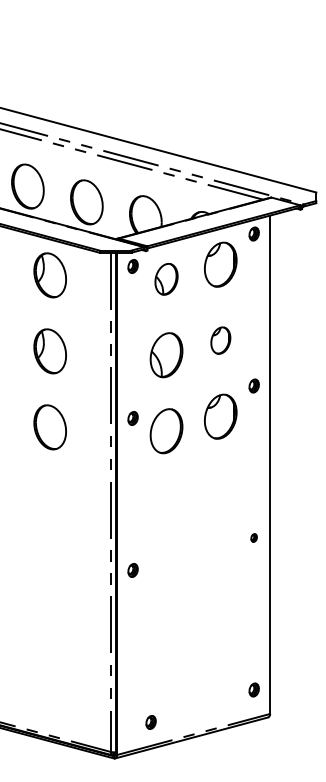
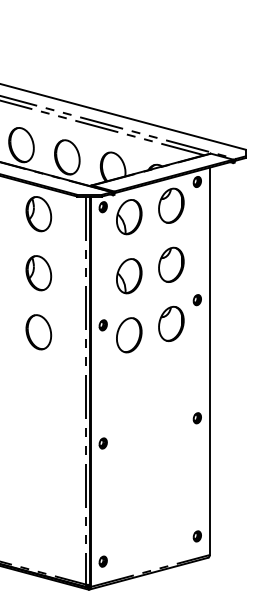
part: (166, 279) -> (129, 217), size x1.43
part: (220, 340) -> (171, 264), size x1.67
part: (253, 537) -> (196, 417), size x1.67
part: (150, 722) -> (102, 561), moved

